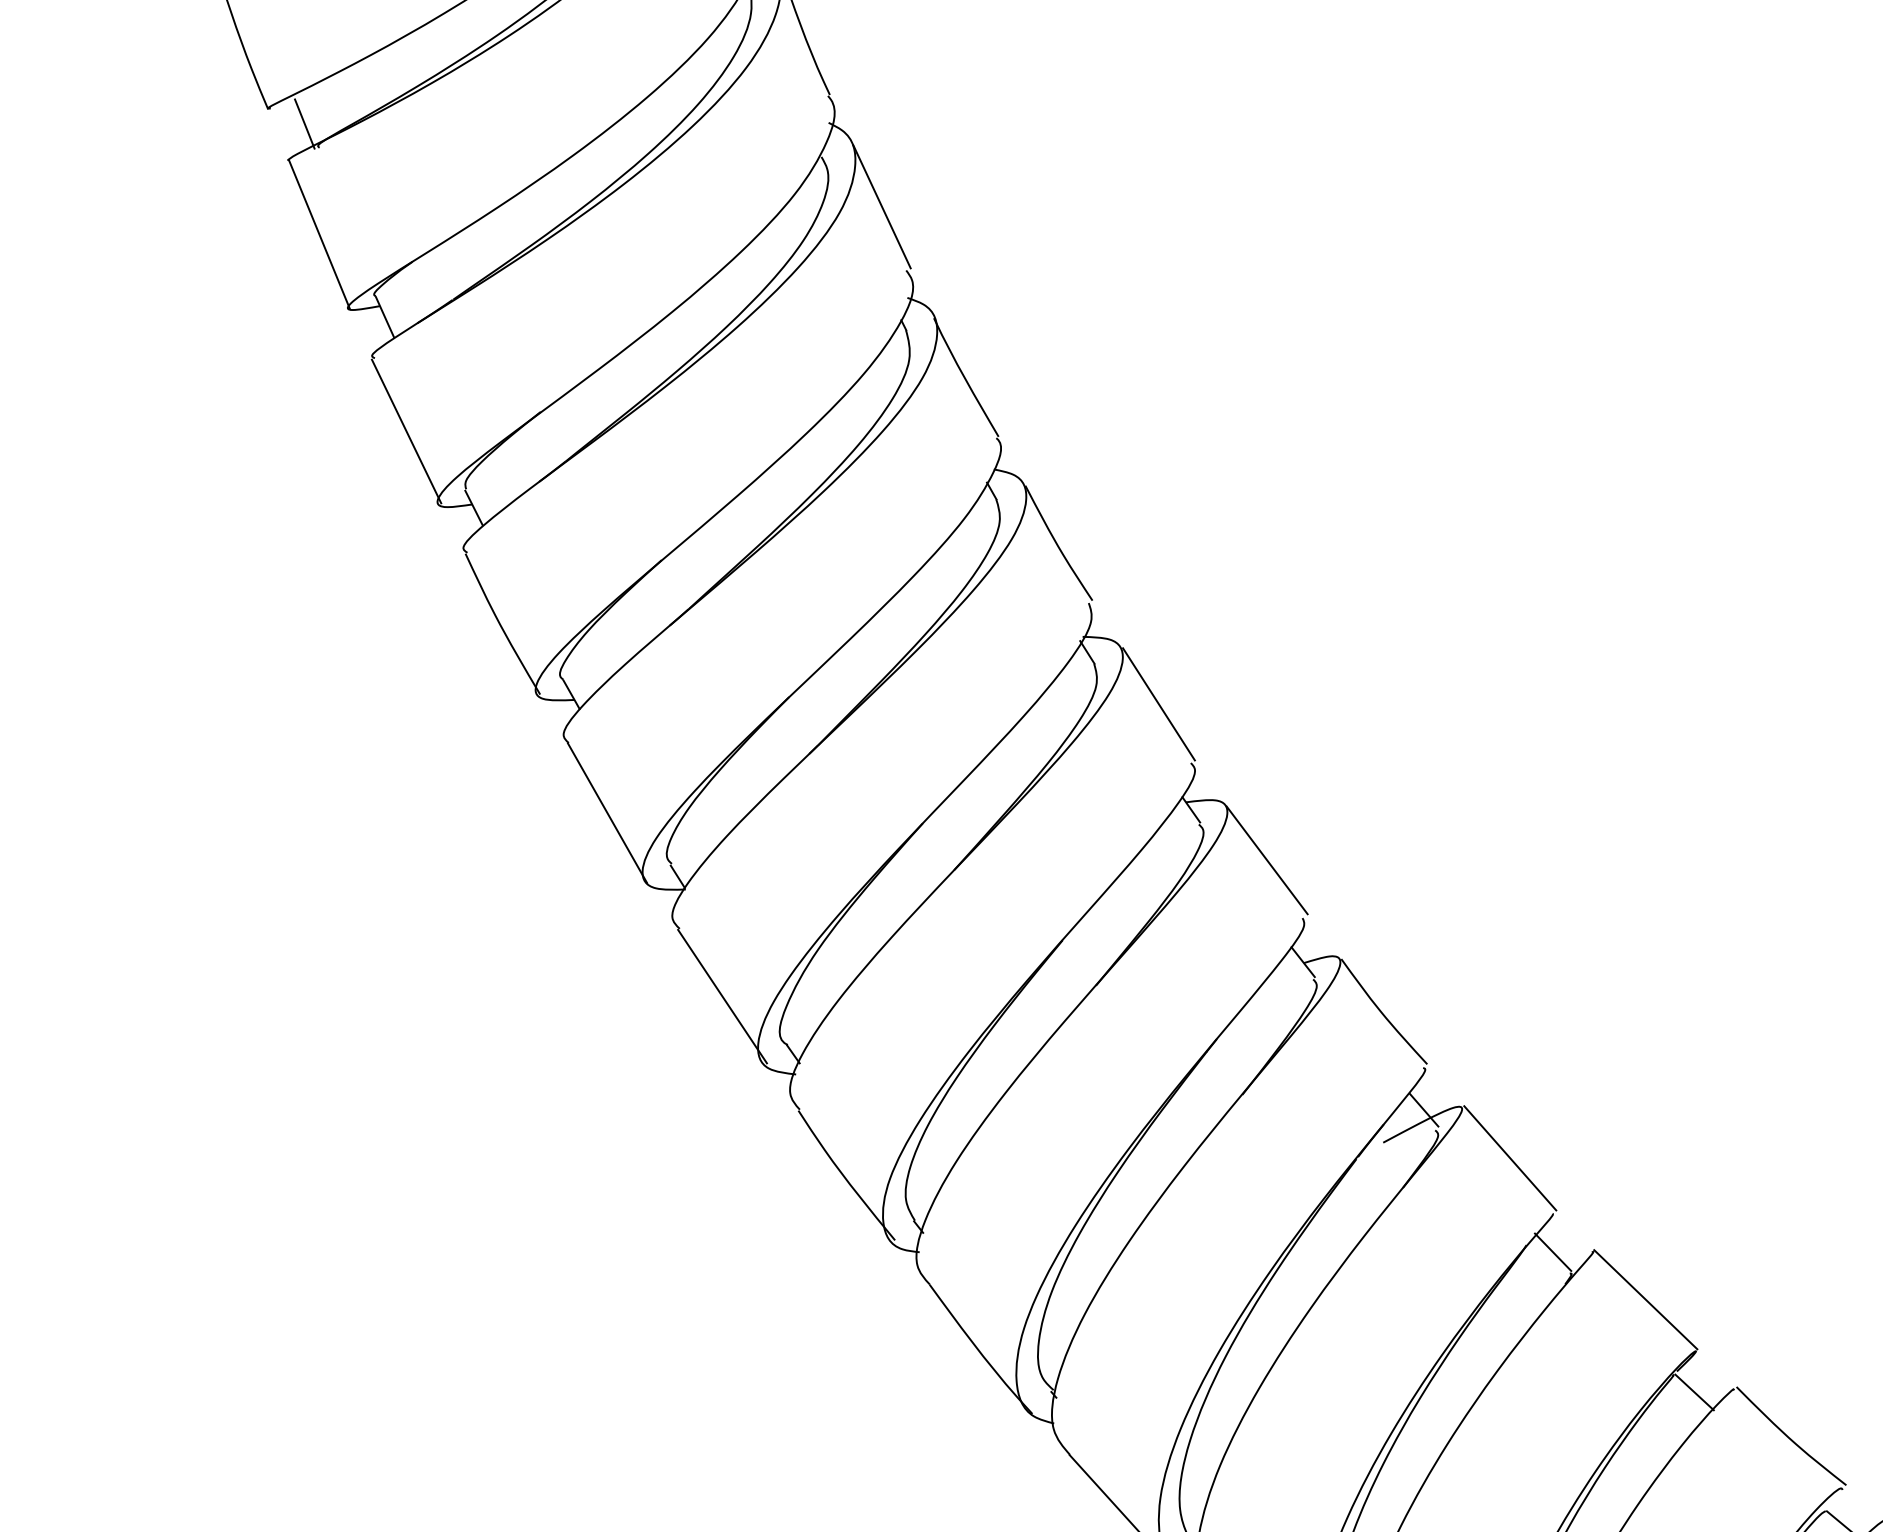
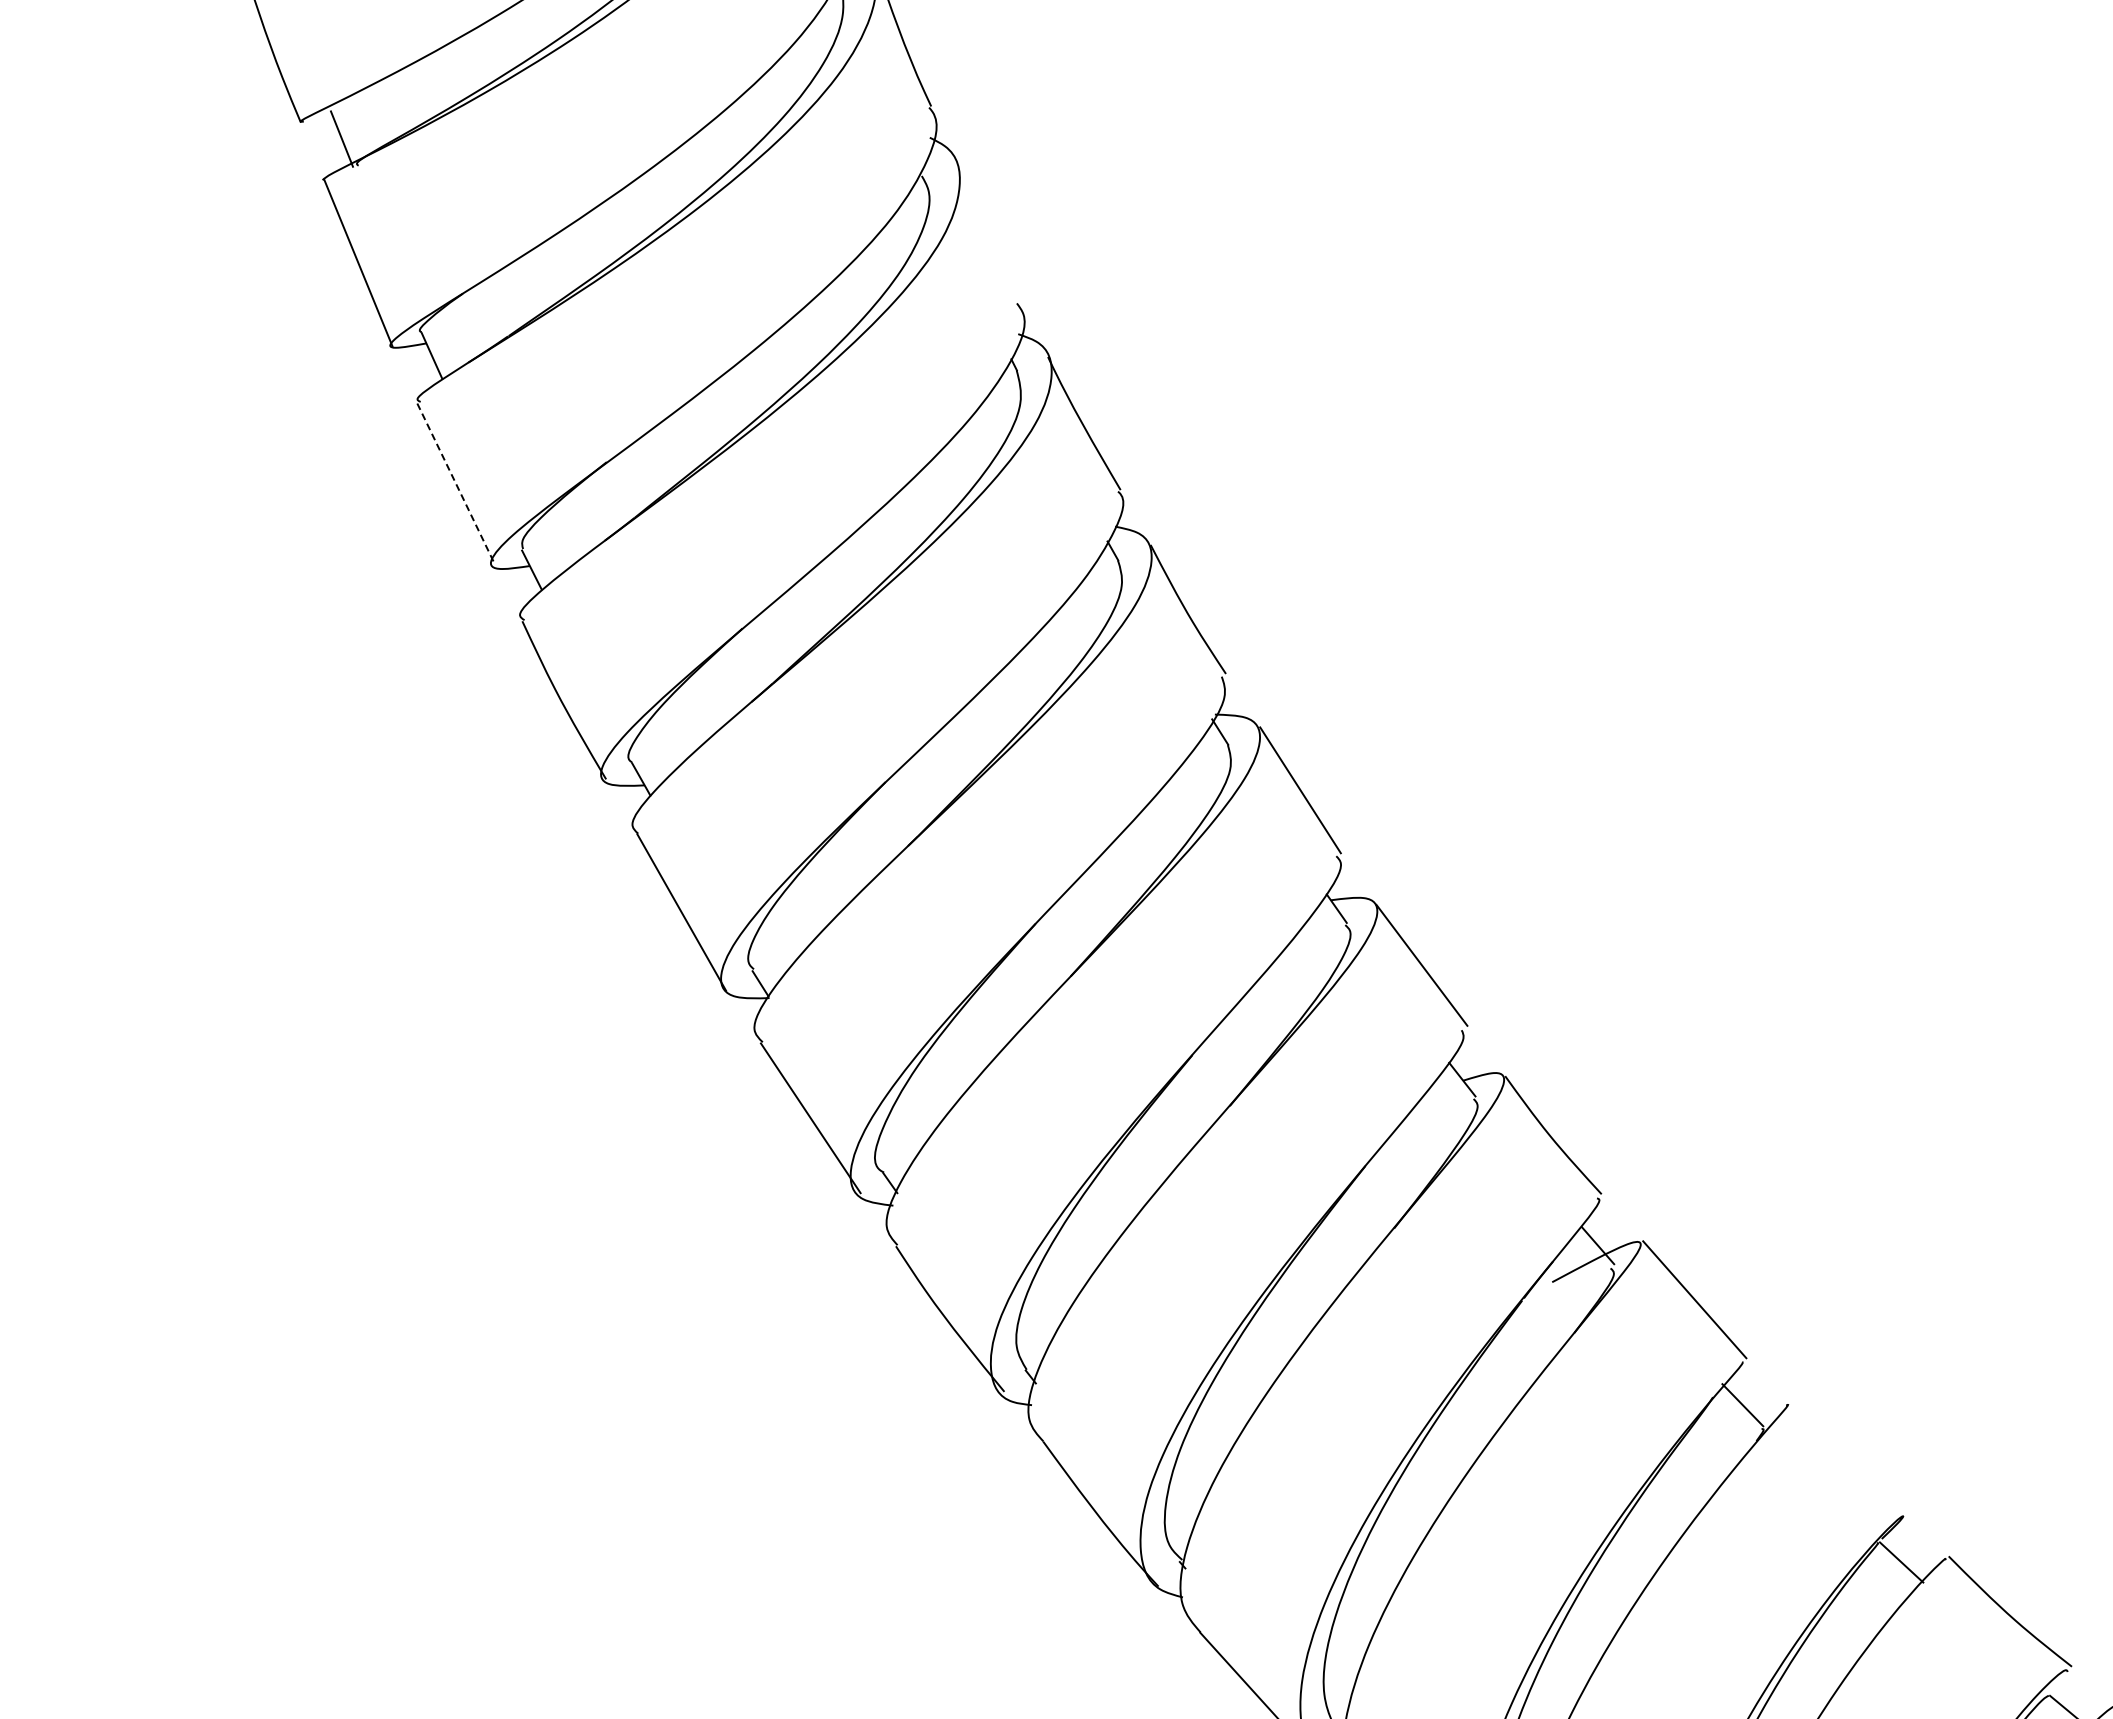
line: (881, 206) -> (989, 231), removed
line: (406, 431) -> (456, 484), solid -> dashed
line: (1645, 1299) -> (1846, 1458), removed

